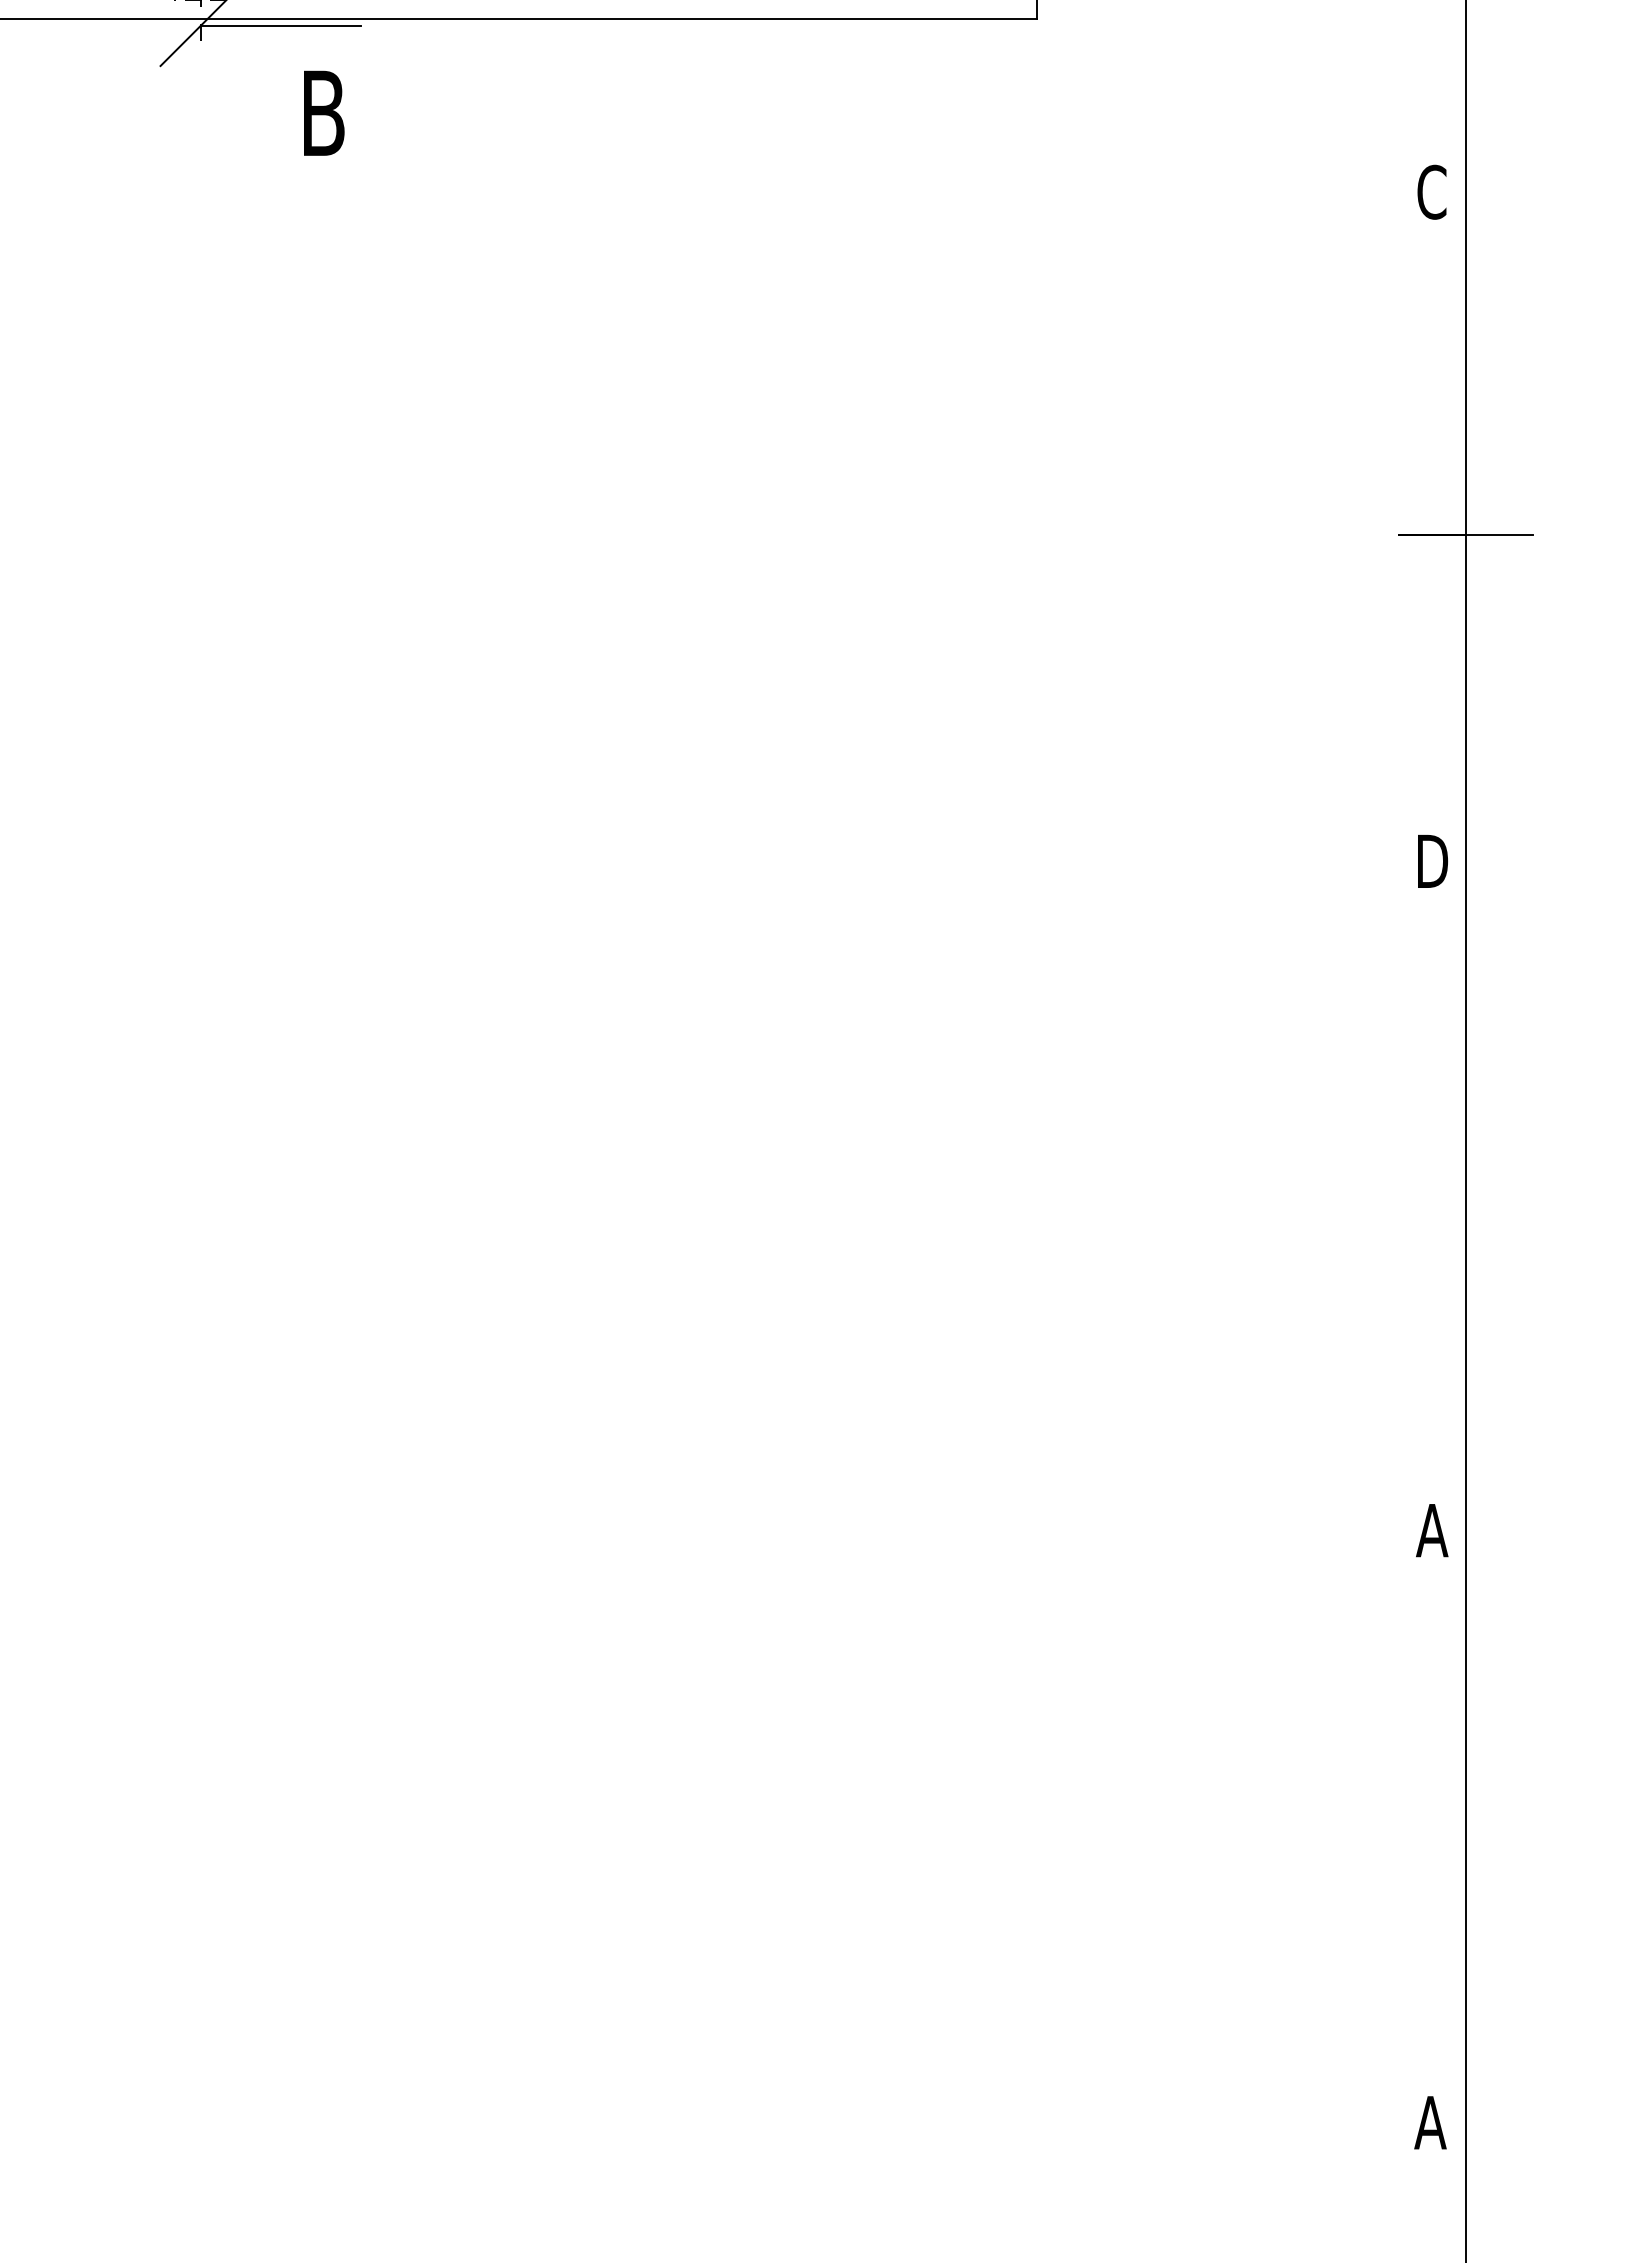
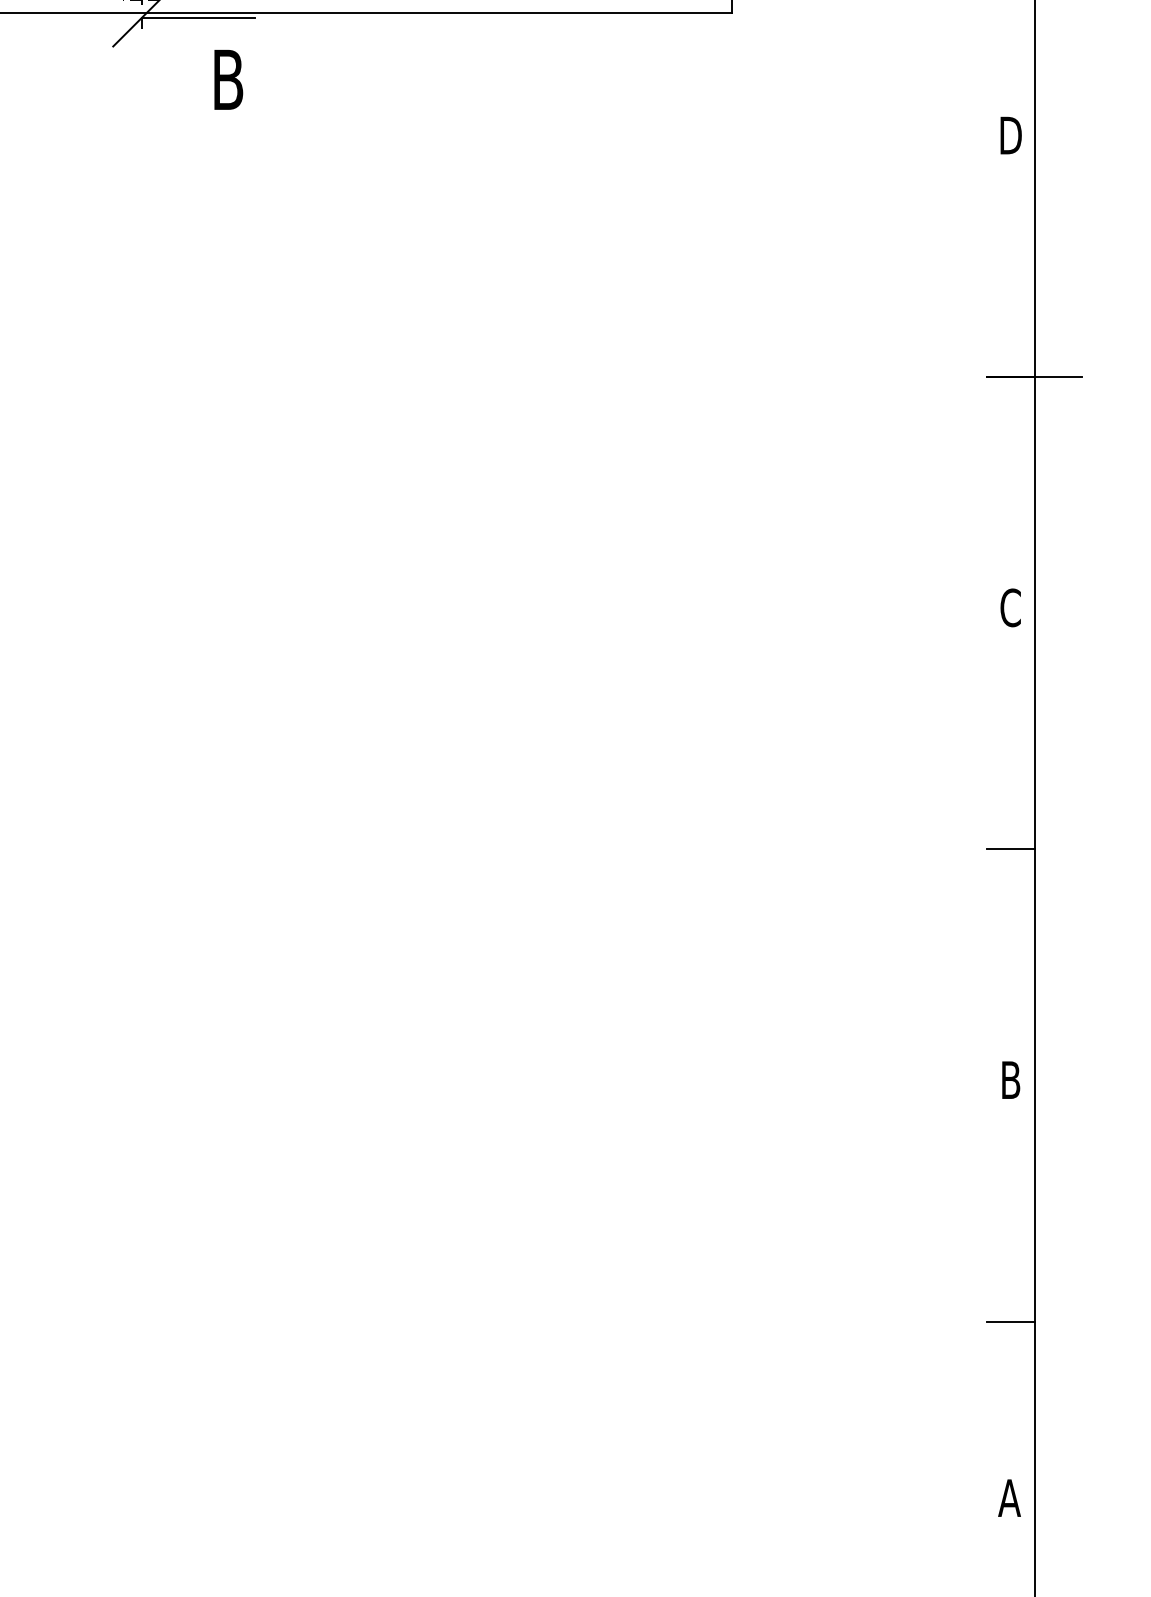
text: (1432, 191) -> (1010, 135), C -> D
text: (1432, 861) -> (1010, 607), D -> C
line: (1432, 1203) -> (1010, 849), added
text: (1432, 1530) -> (1010, 1080), A -> B
line: (1432, 1872) -> (1010, 1321), added

